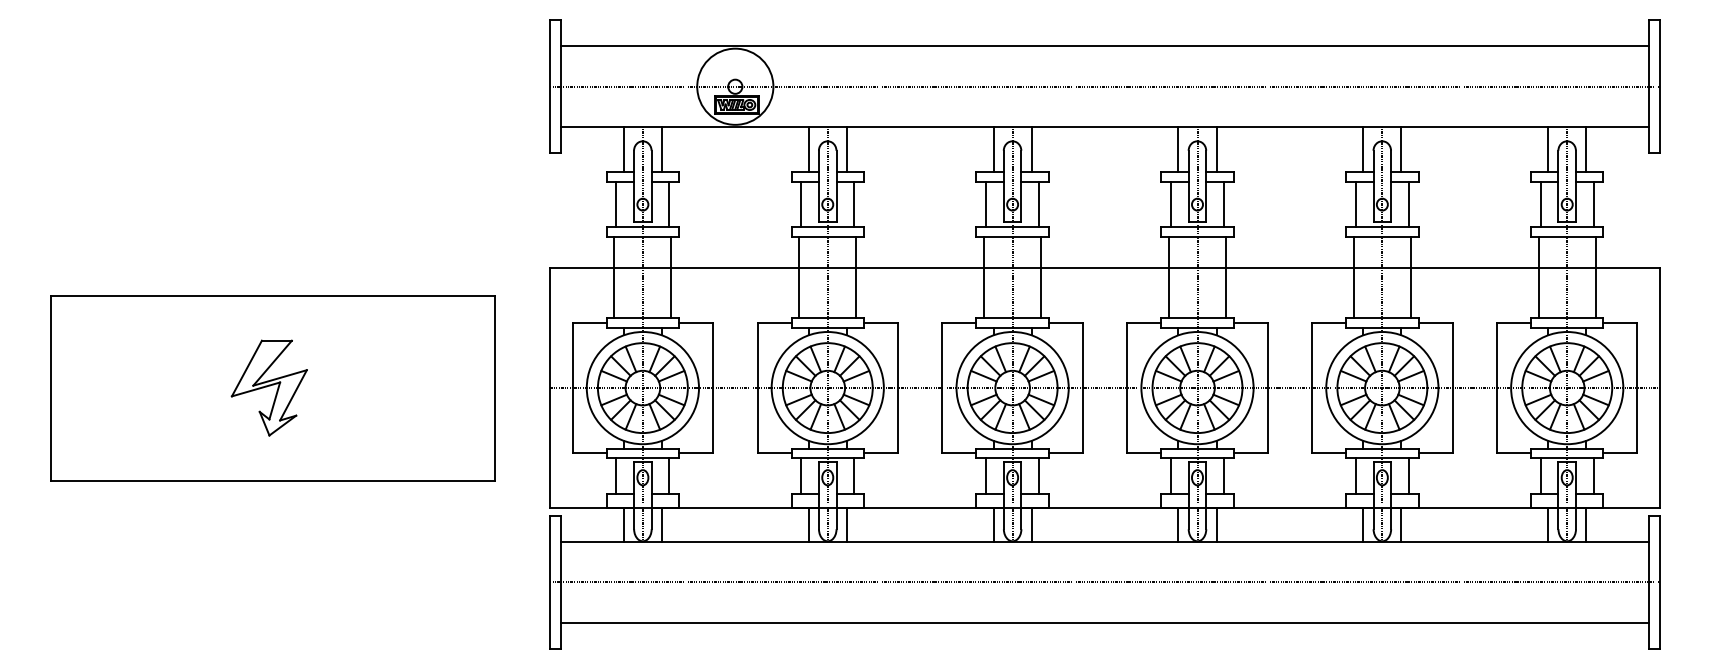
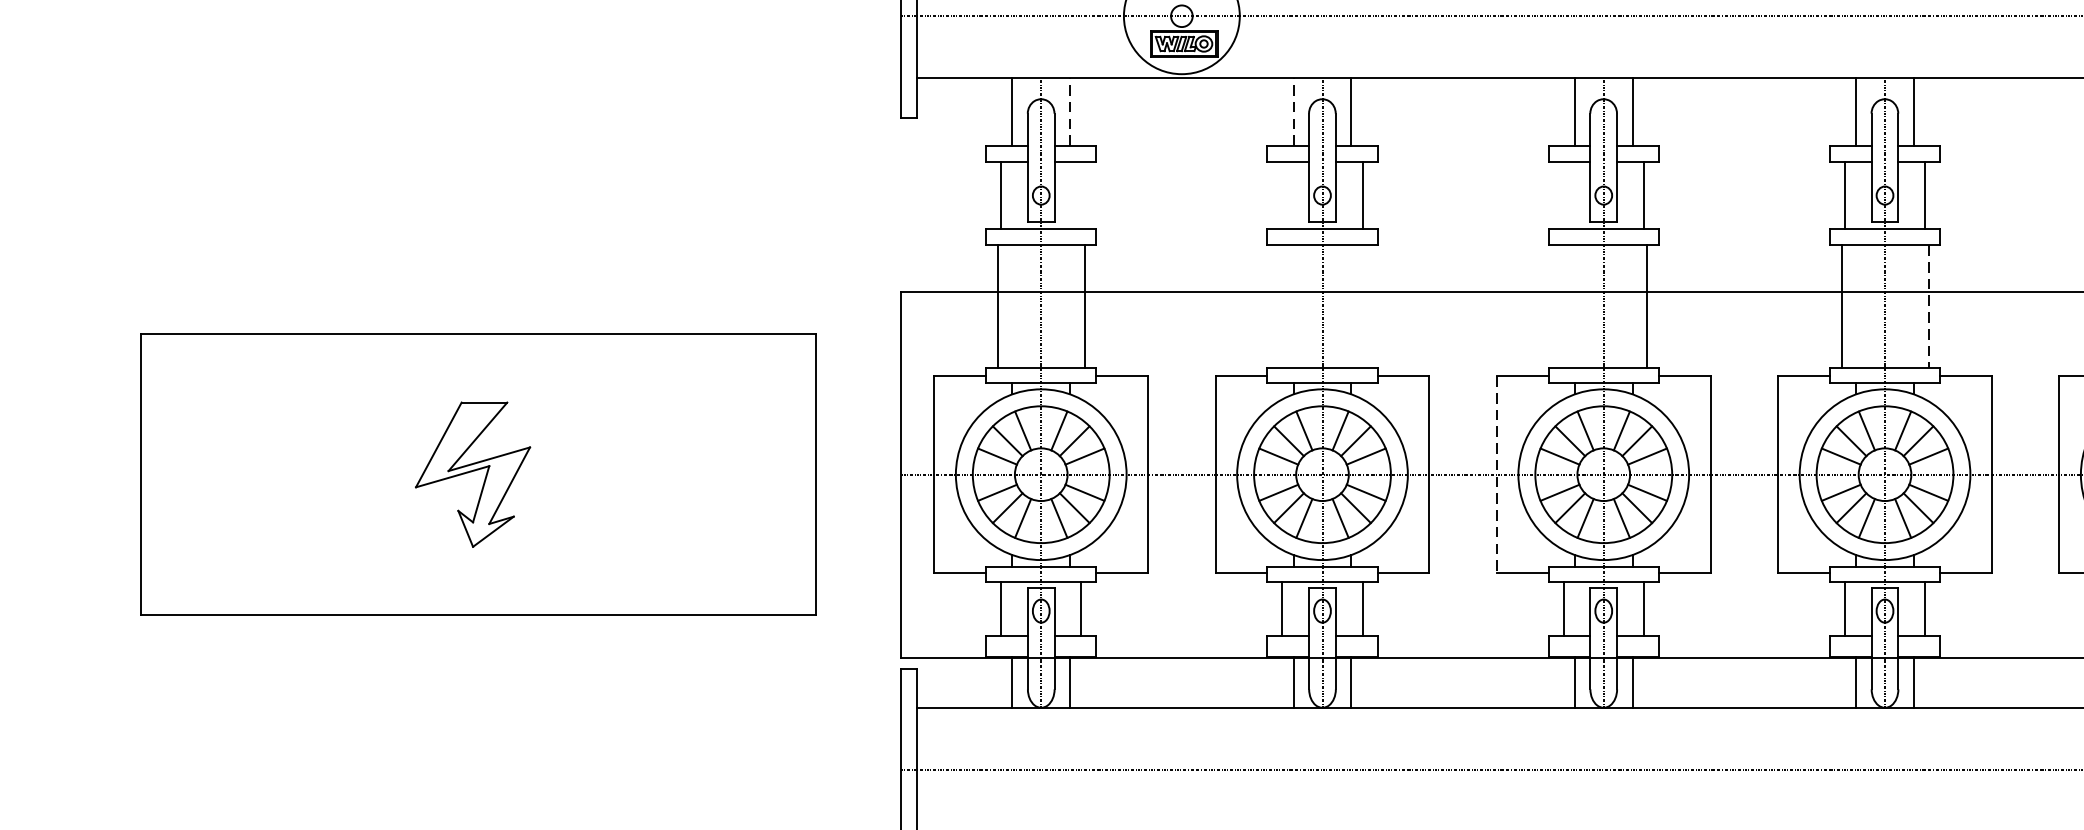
line: (661, 149) -> (1069, 111), solid -> dashed
line: (808, 149) -> (1293, 111), solid -> dashed
line: (669, 204) -> (1081, 195), removed
line: (801, 204) -> (1282, 195), removed
line: (986, 204) -> (1564, 195), removed
line: (799, 277) -> (1279, 306), removed
line: (856, 277) -> (1366, 306), removed
line: (984, 277) -> (1560, 306), removed
line: (1226, 278) -> (1929, 307), solid -> dashed
line: (942, 388) -> (1497, 475), solid -> dashed

